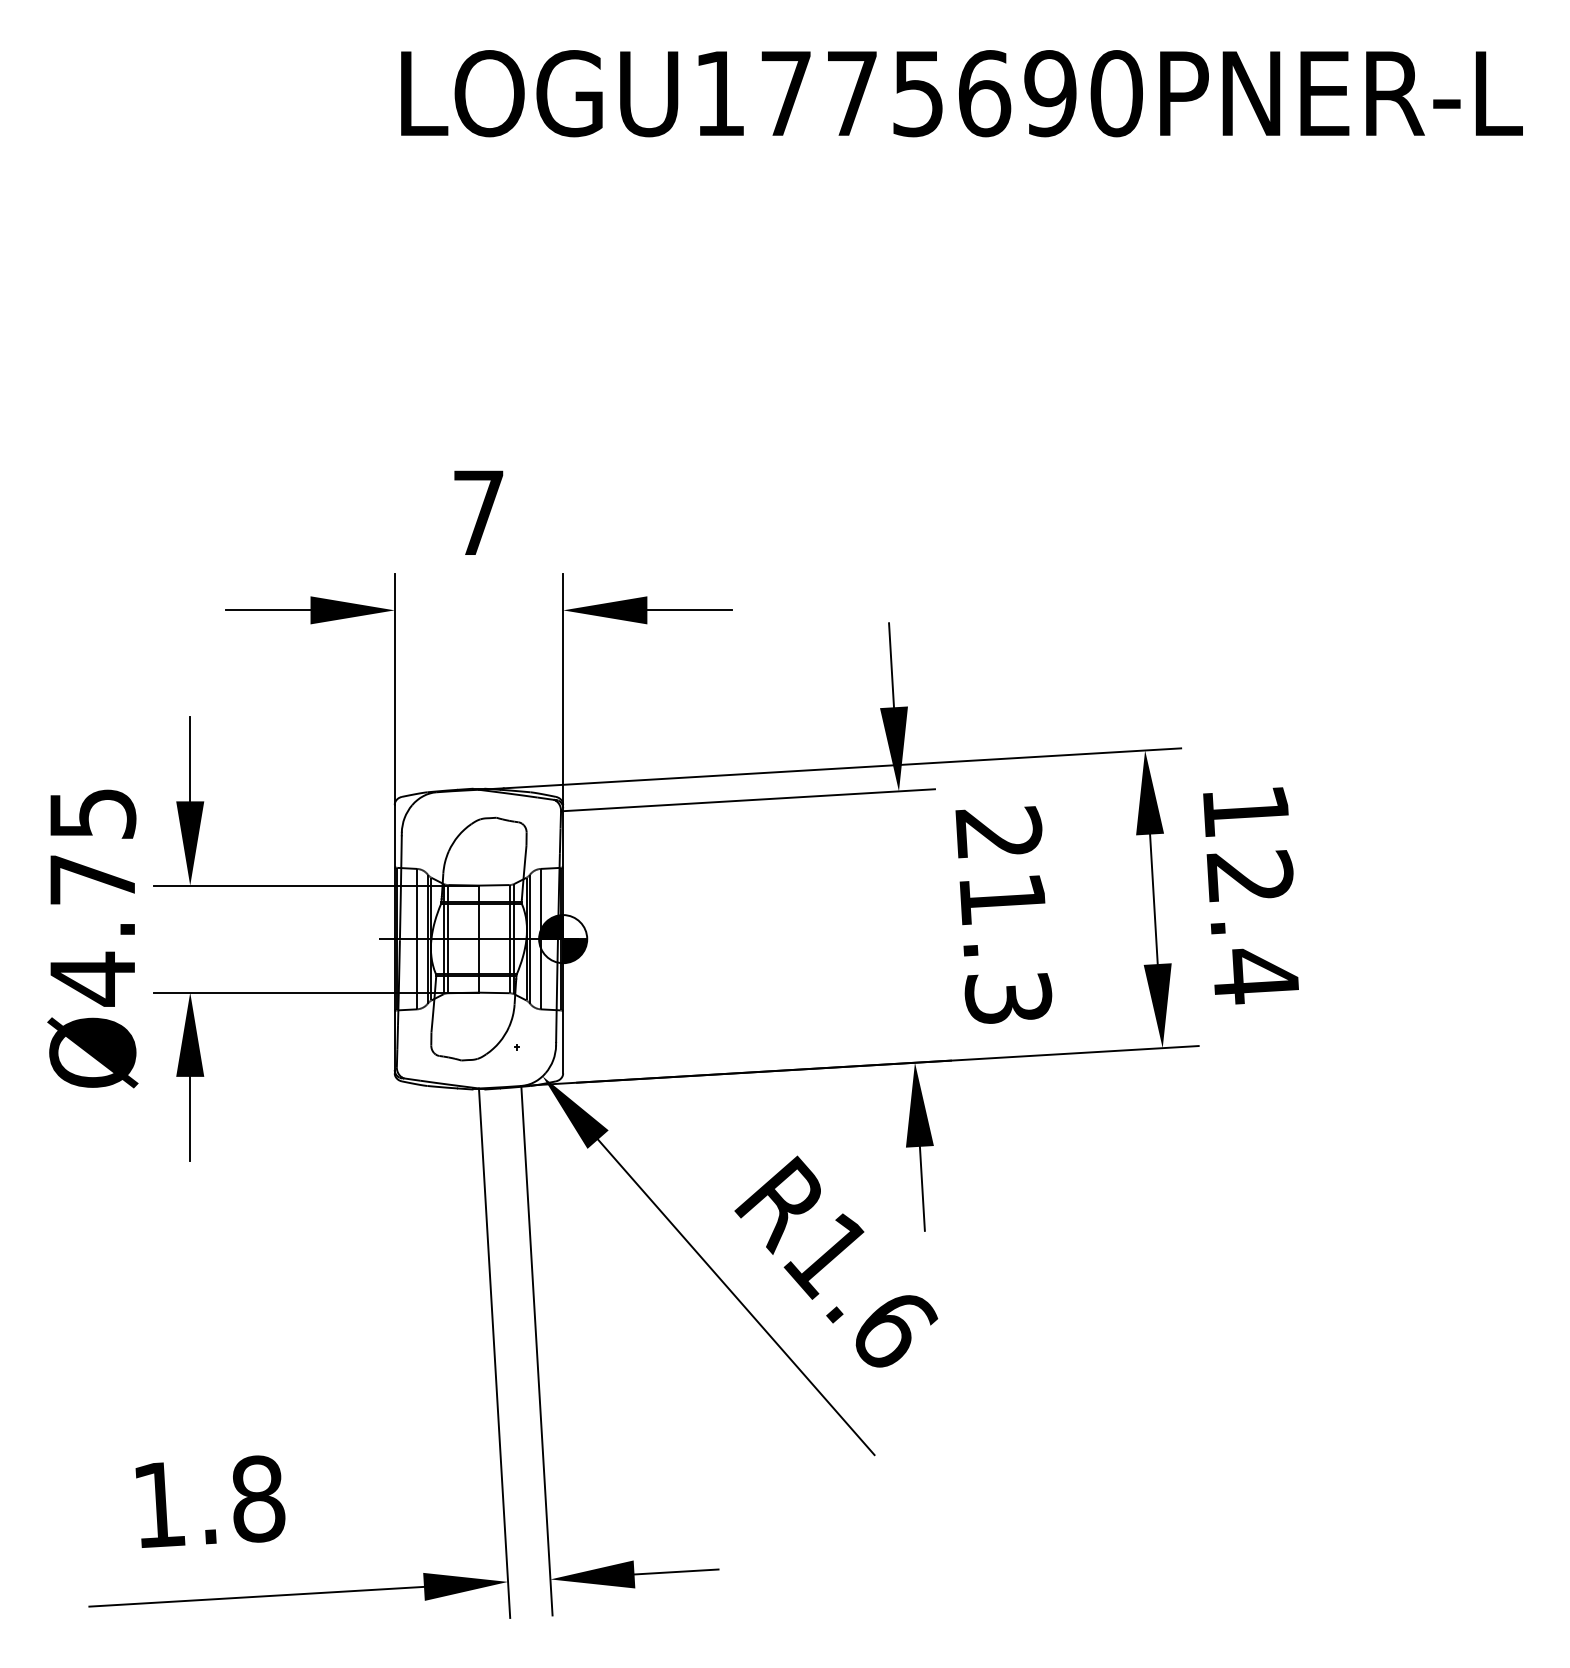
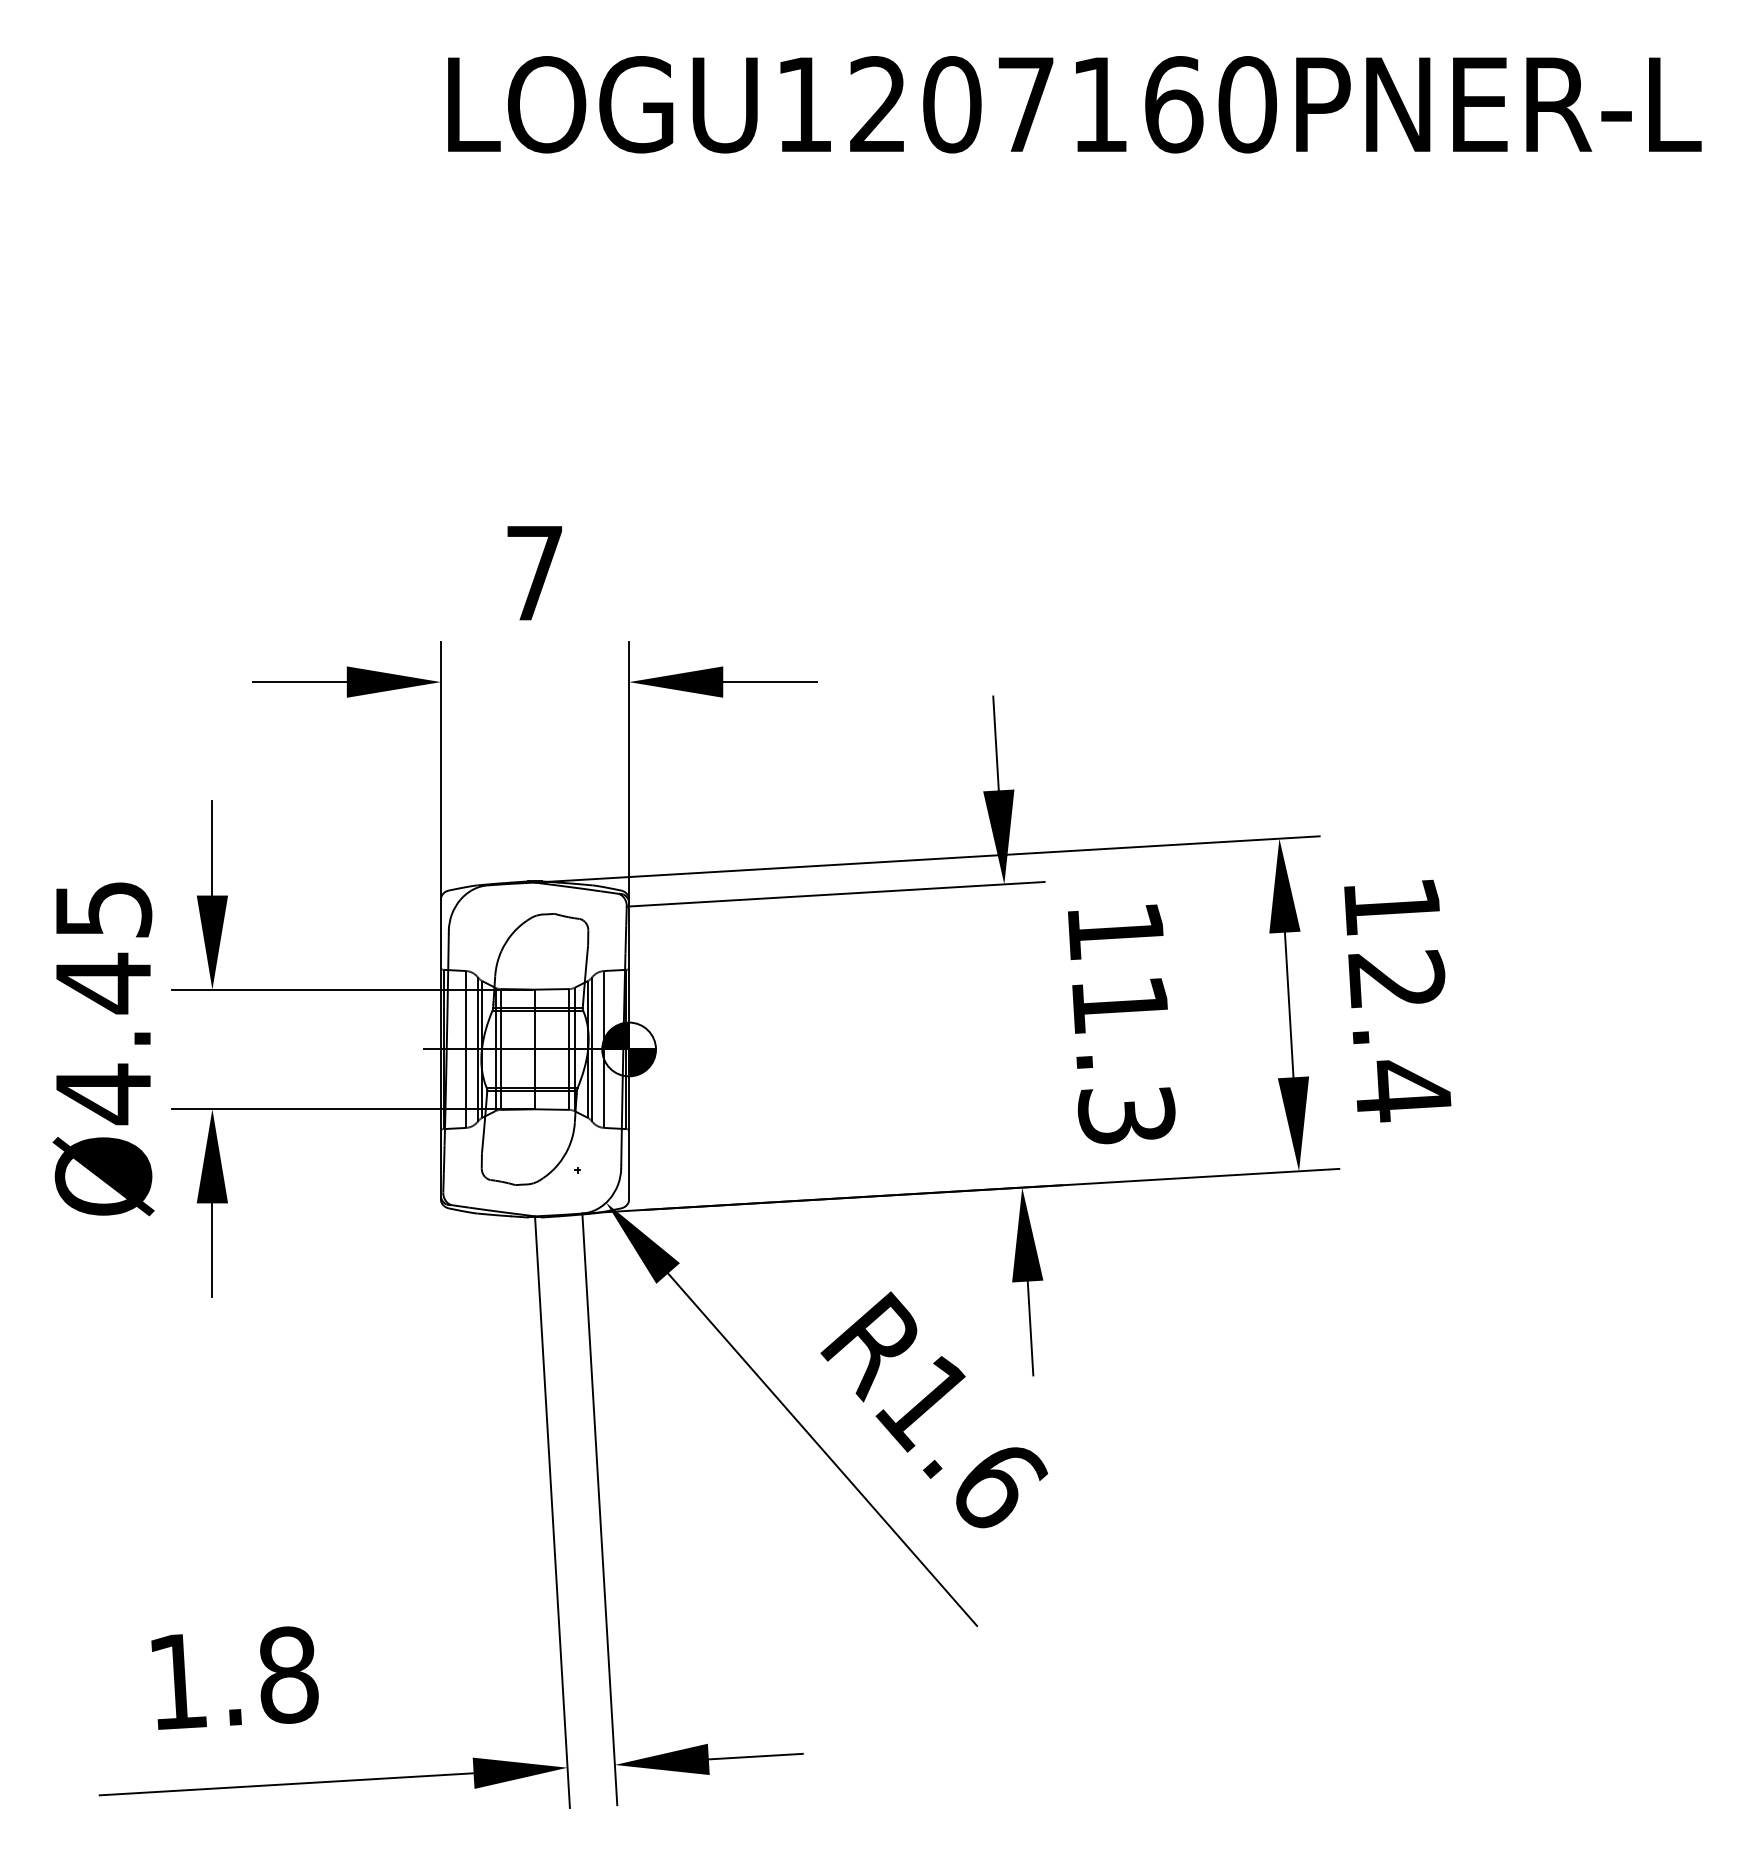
text: (919, 93) -> (1027, 104), LOGU1775690PNER-L -> LOGU1207160PNER-L
text: (998, 832) -> (1115, 930), 21.3 -> 11.3
text: (92, 879) -> (103, 982), Ø4.75 -> Ø4.45

